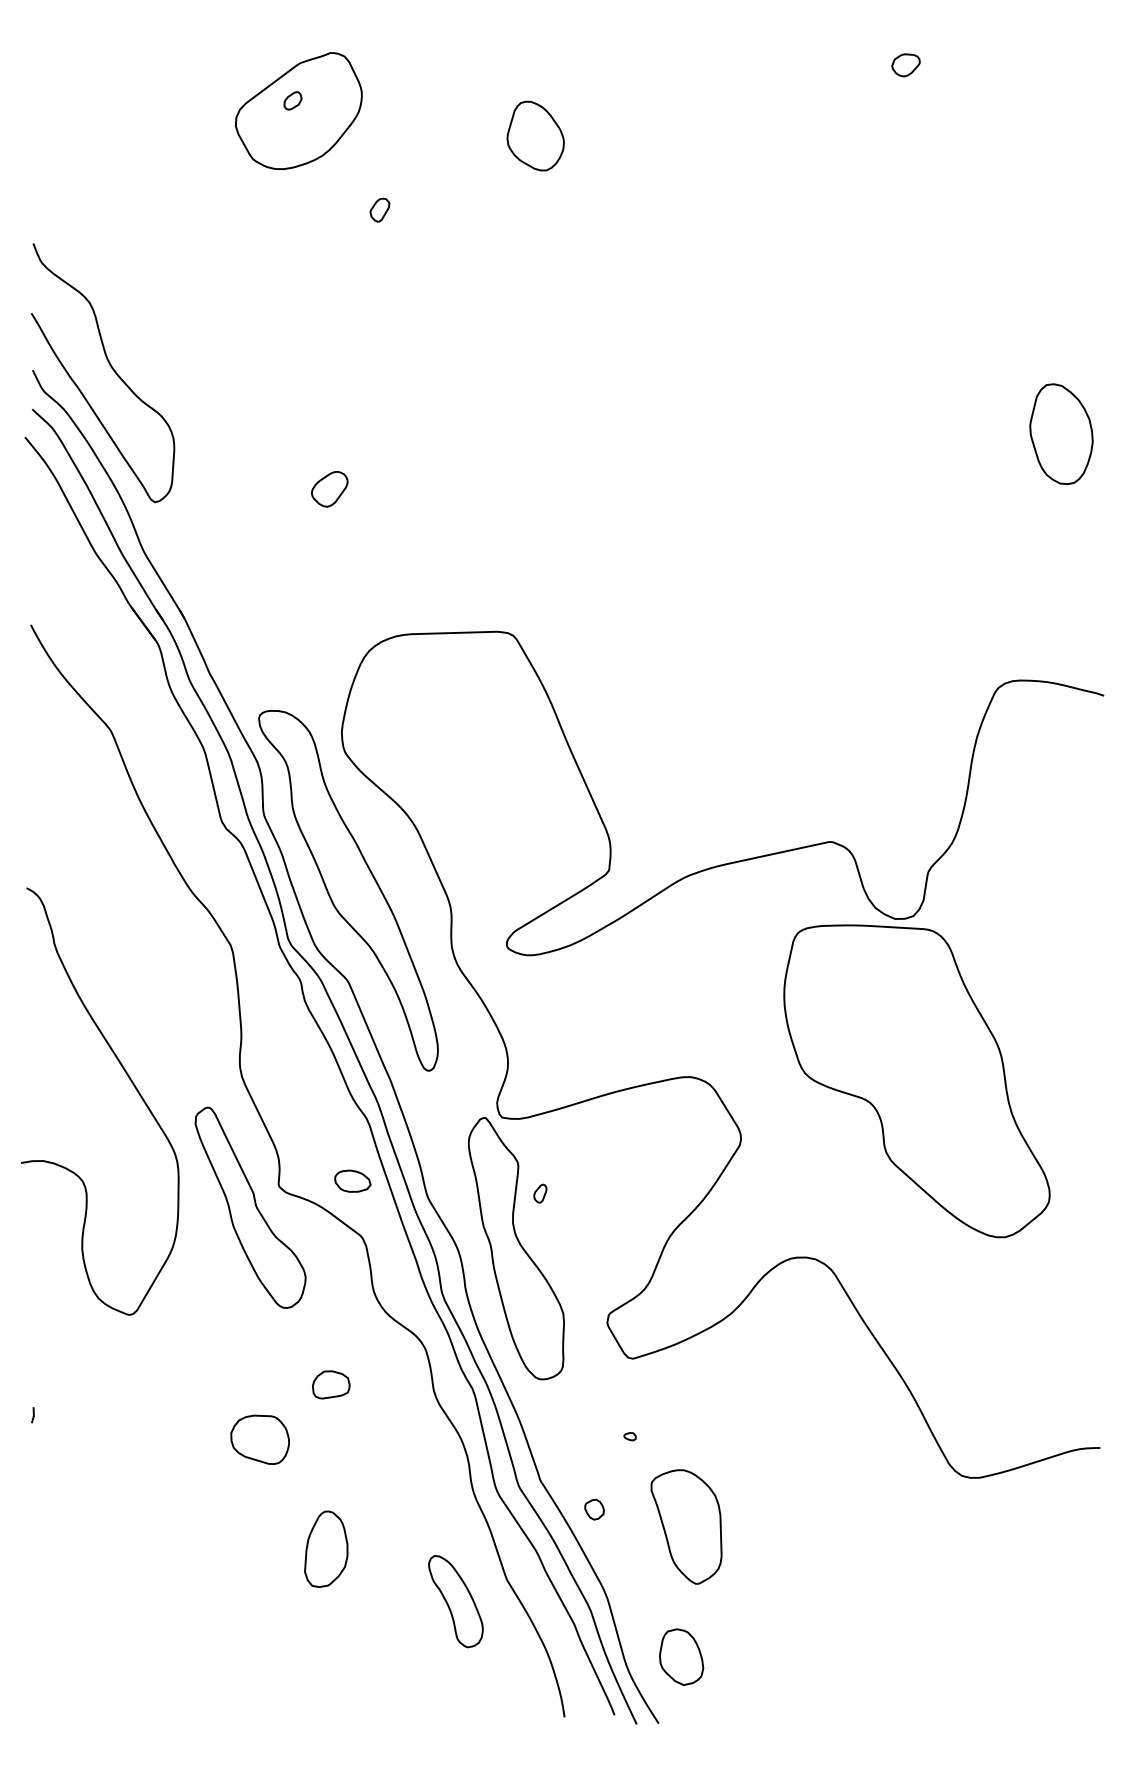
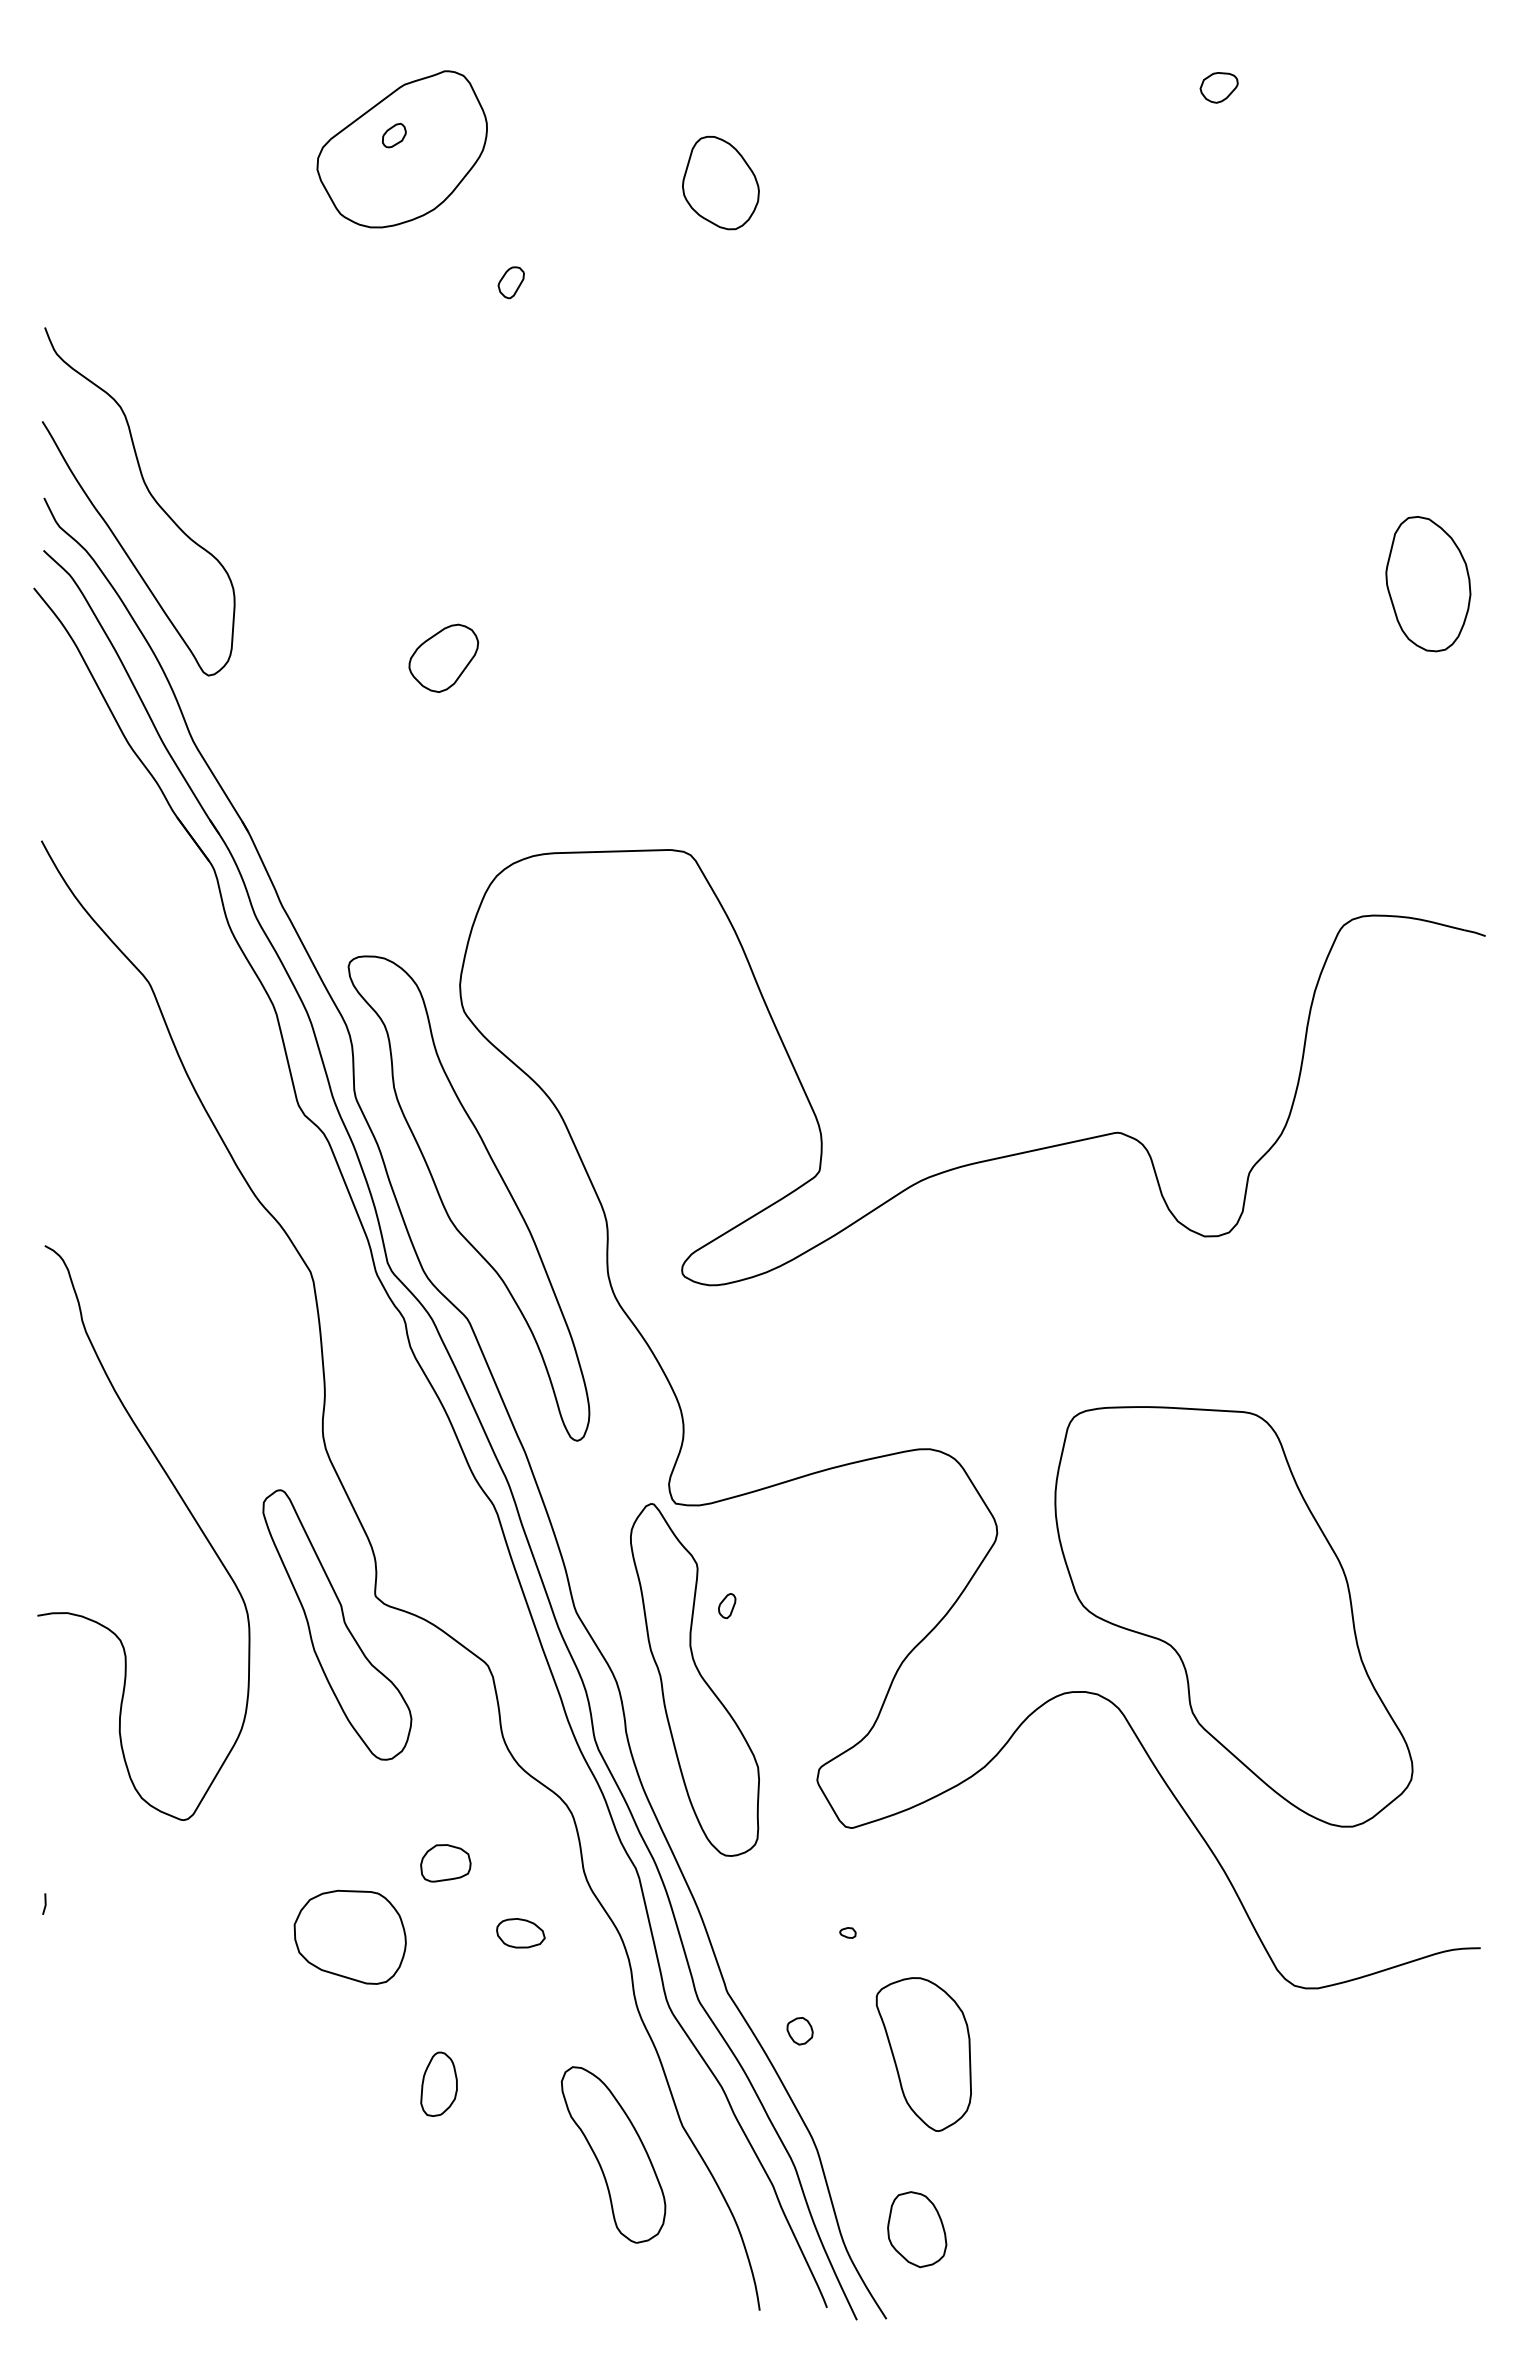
part: (329, 488) -> (443, 657), size x1.43
curve: (131, 1081) -> (185, 1506), moved
part: (916, 1081) -> (1233, 1616), moved
part: (352, 1181) -> (520, 1933), moved
part: (259, 1439) -> (349, 1936), size x1.43
part: (325, 1548) -> (438, 2083), size x0.62
part: (455, 1601) -> (613, 2154), size x1.43

